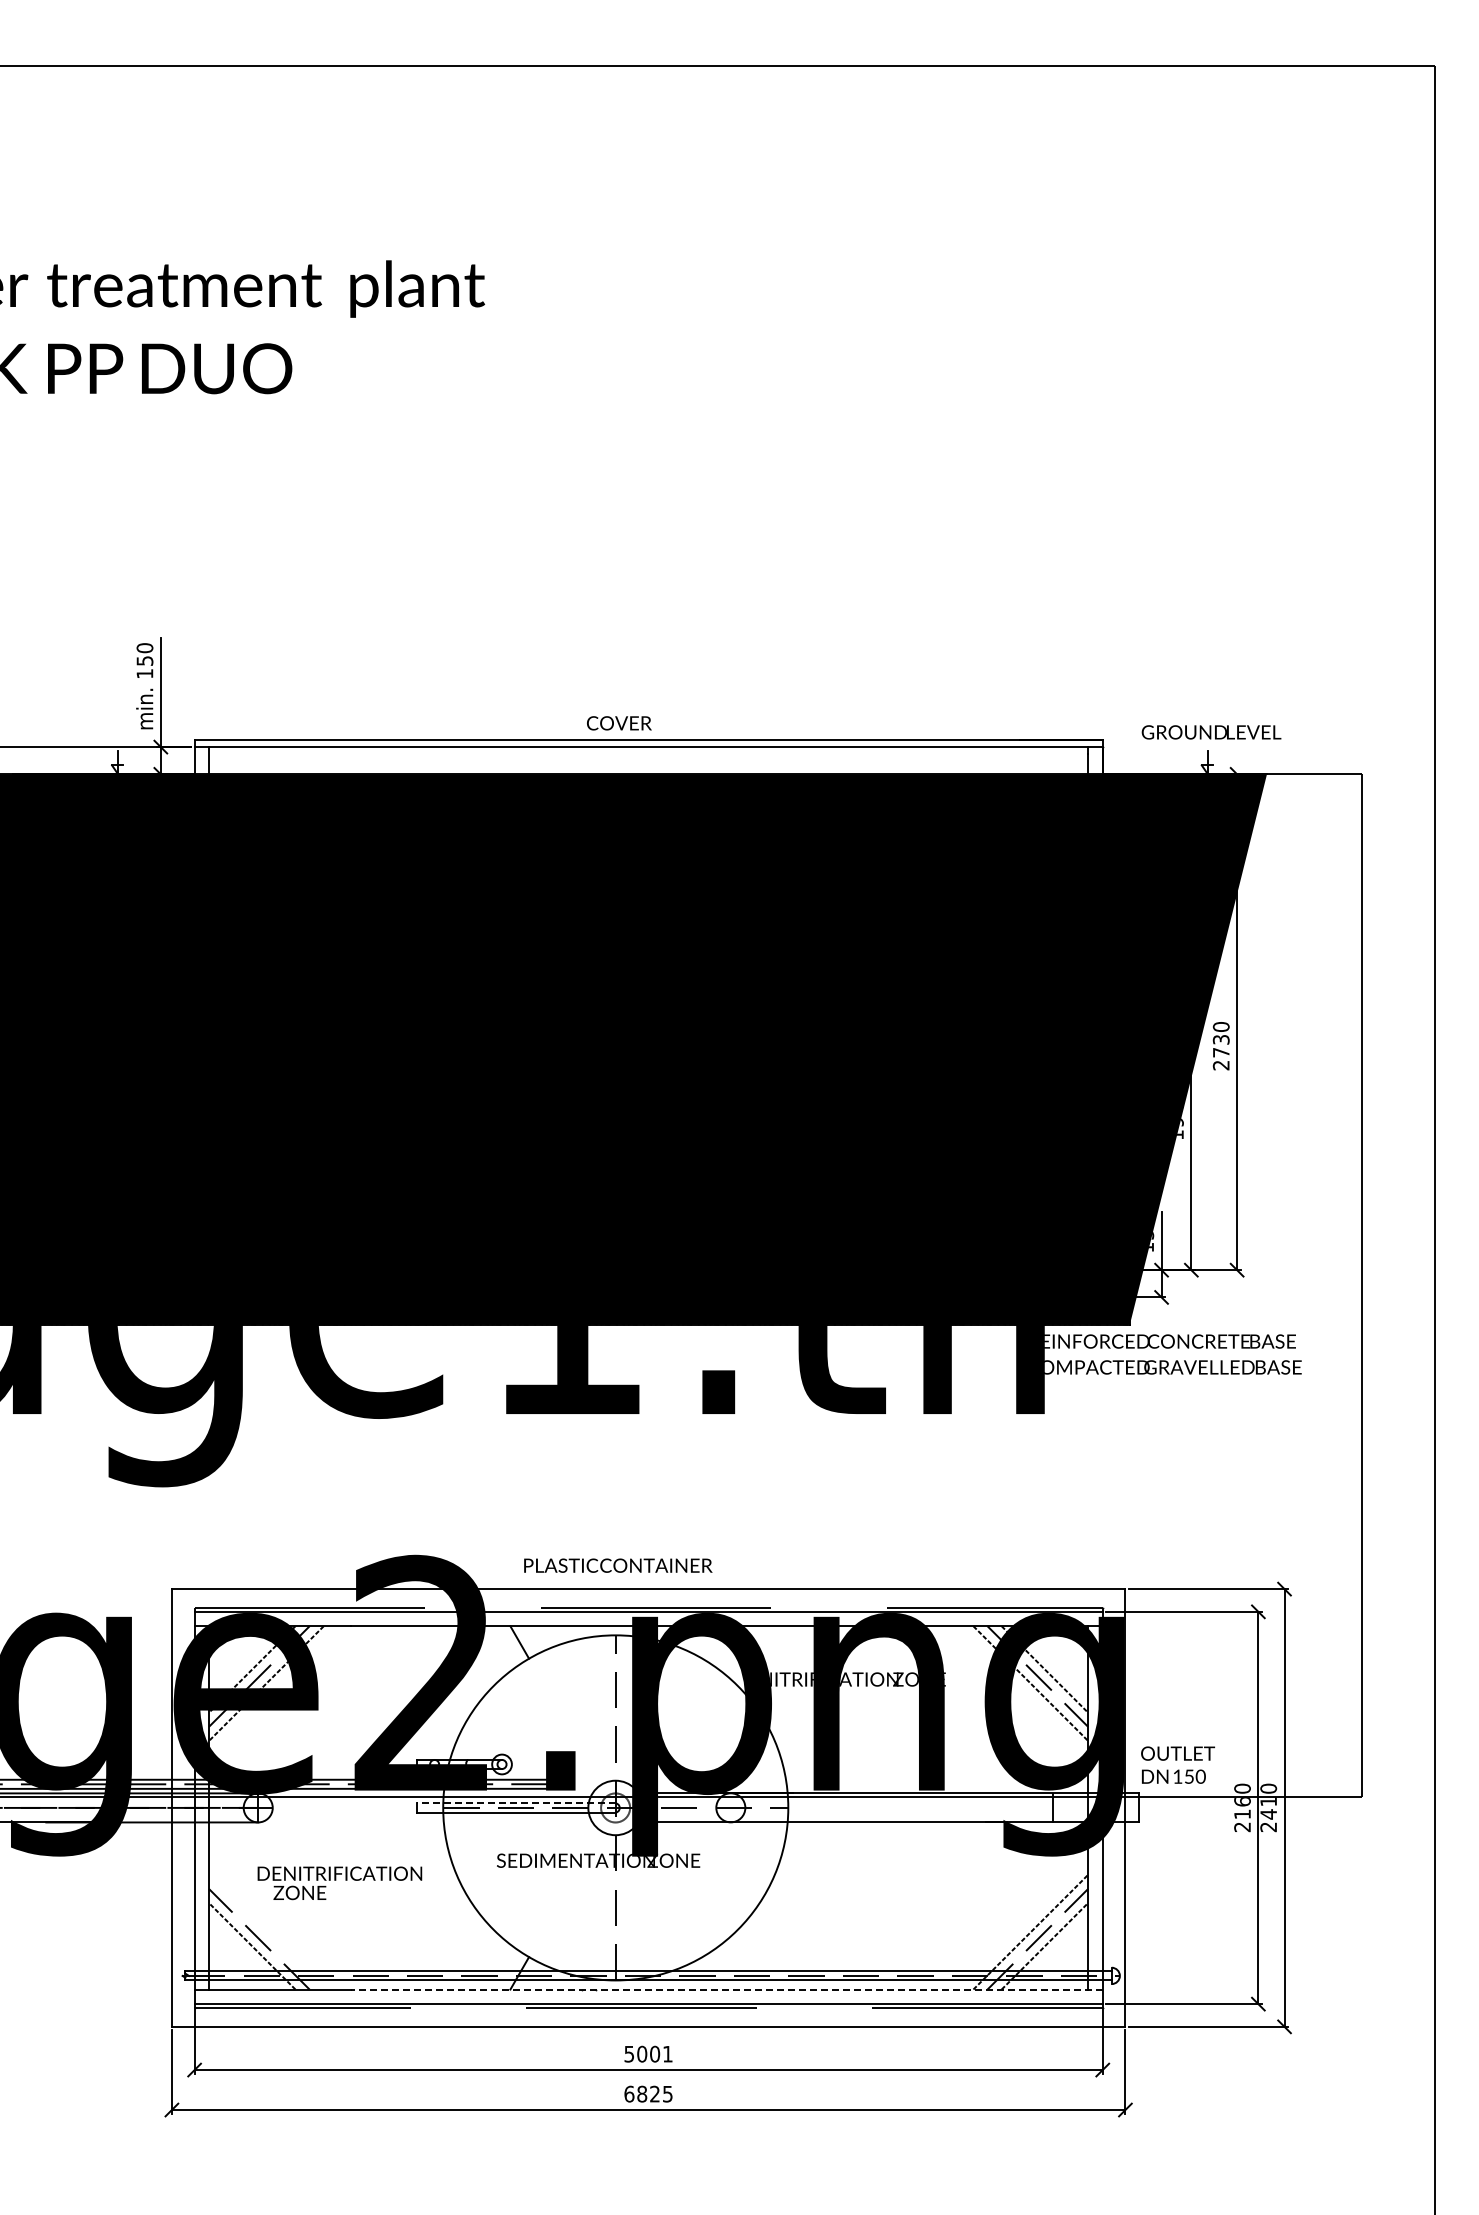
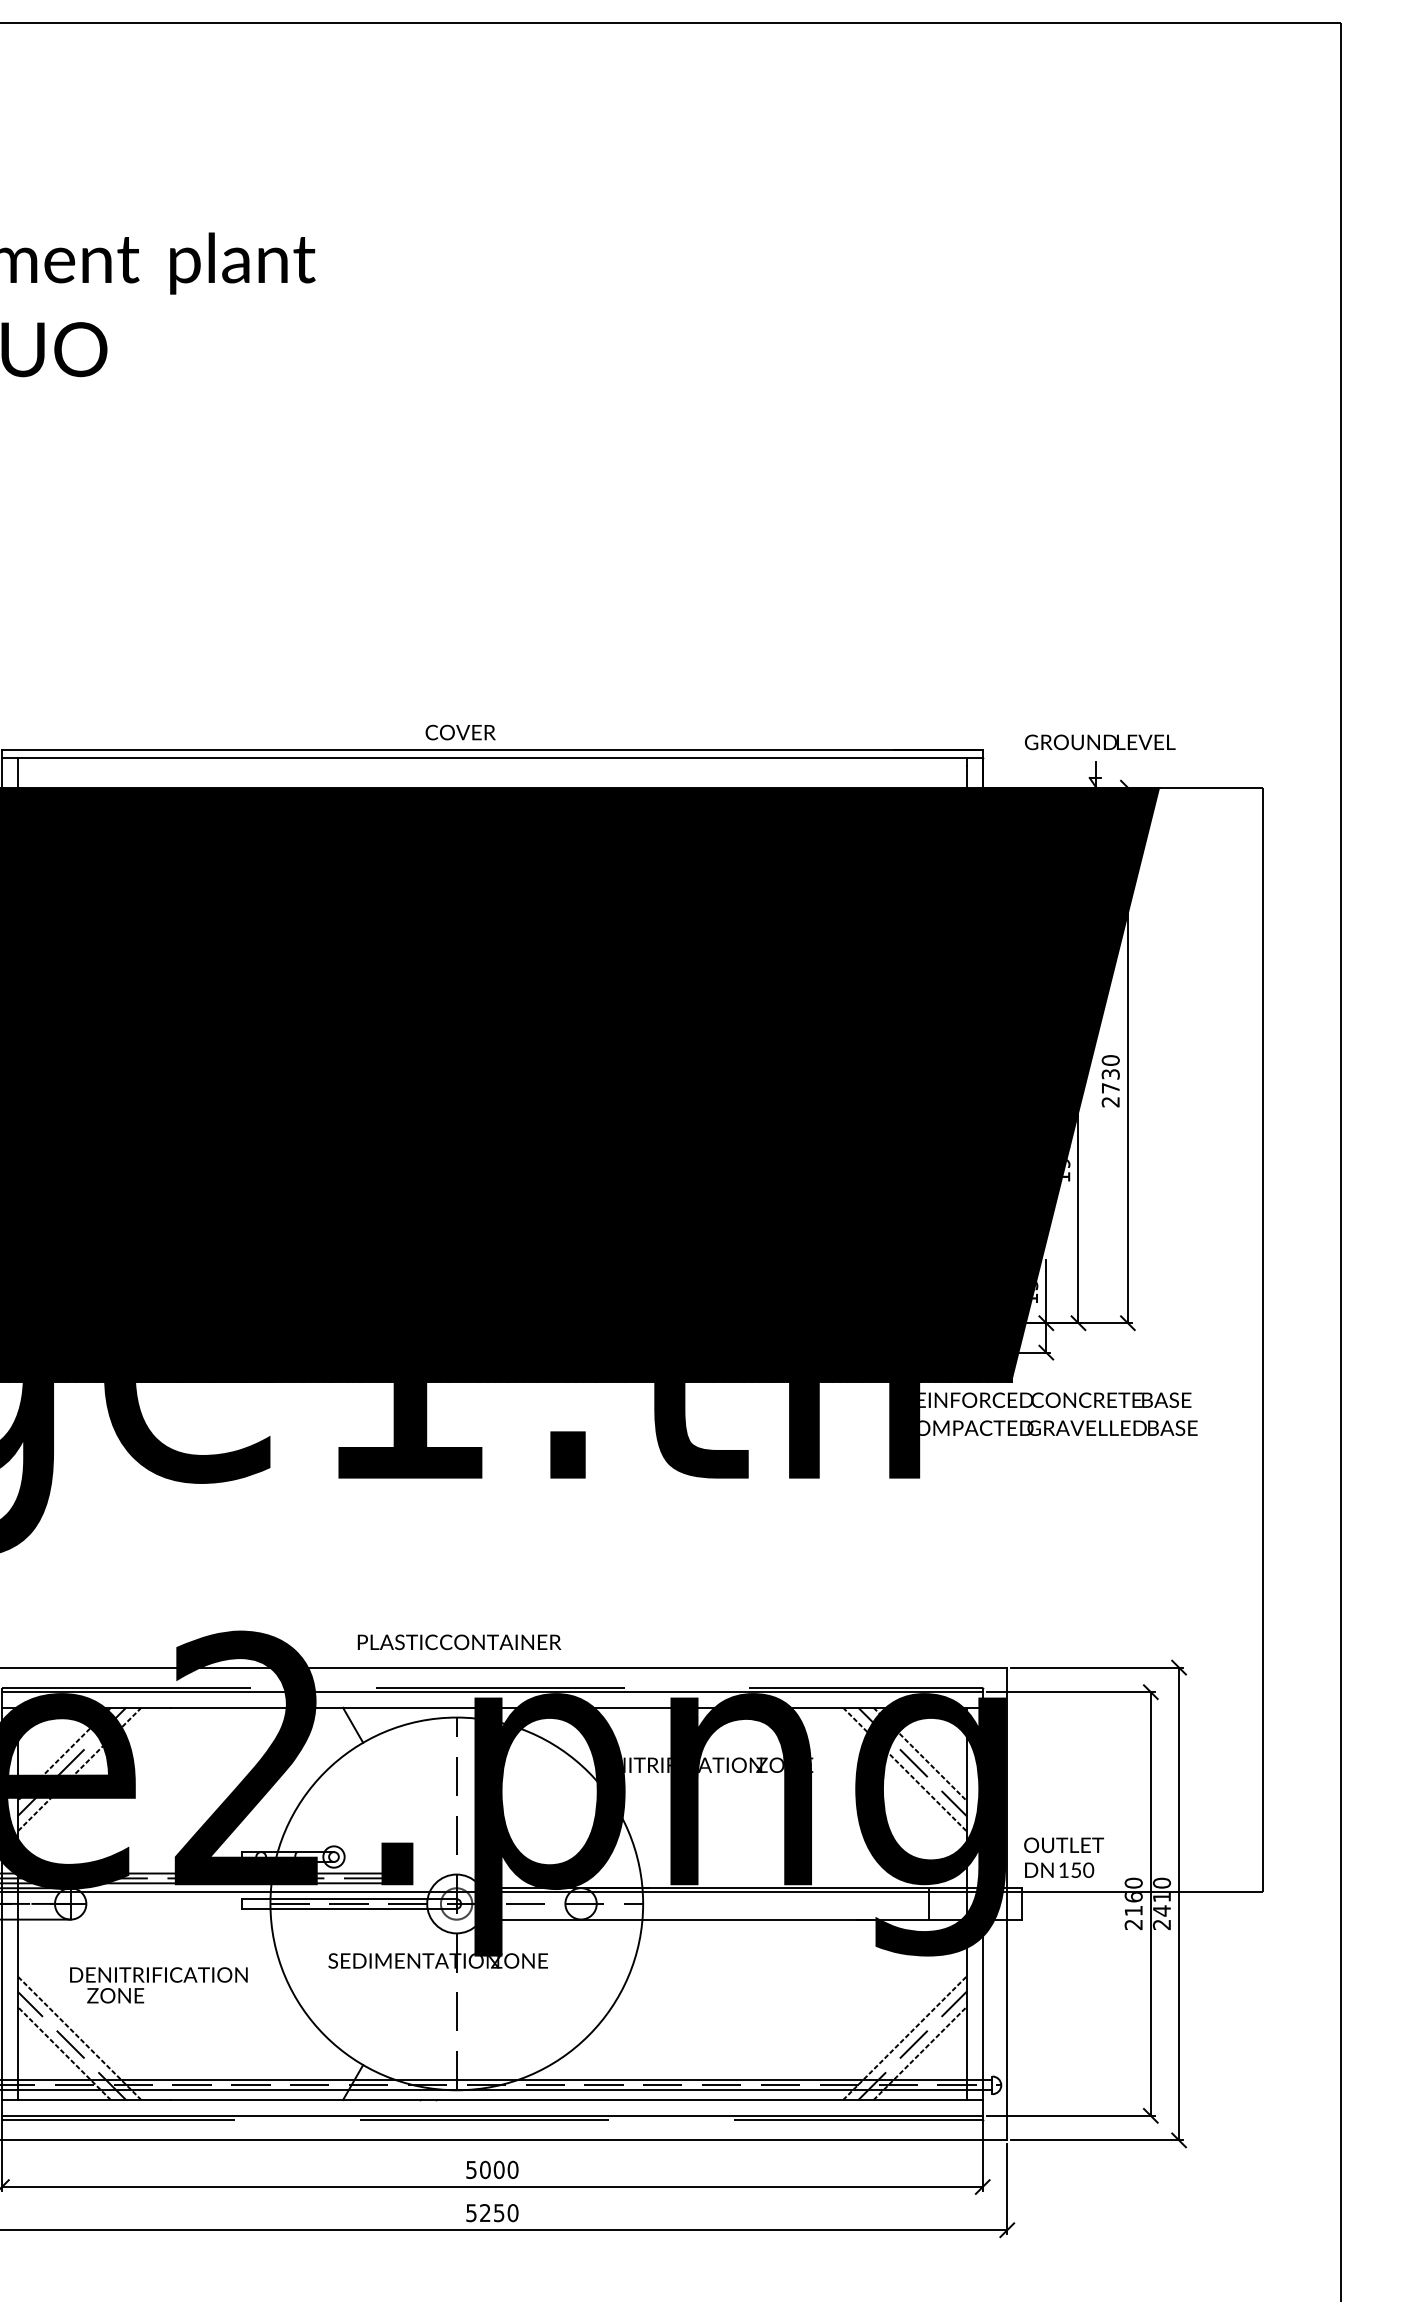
line: (515, 1803) -> (348, 1899), dashed -> solid
line: (266, 1931) -> (79, 2037), added
line: (726, 1989) -> (576, 2100), dashed -> solid
text: (667, 2053) -> (512, 2169), 5001 -> 5000
text: (648, 2093) -> (492, 2212), 6825 -> 5250

